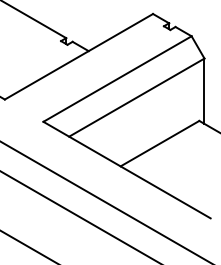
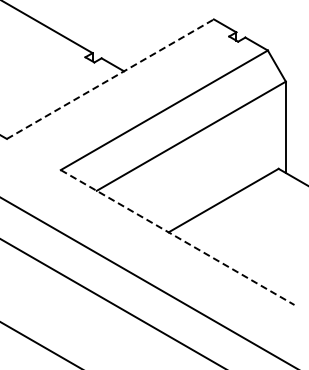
line: (79, 57) -> (110, 79), solid -> dashed
line: (126, 170) -> (177, 237), solid -> dashed

